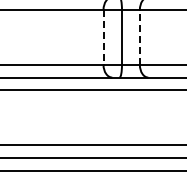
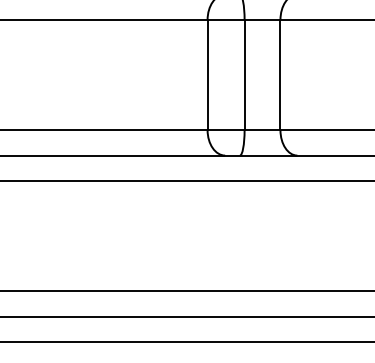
line: (139, 36) -> (279, 73), dashed -> solid
line: (103, 37) -> (207, 75), dashed -> solid

